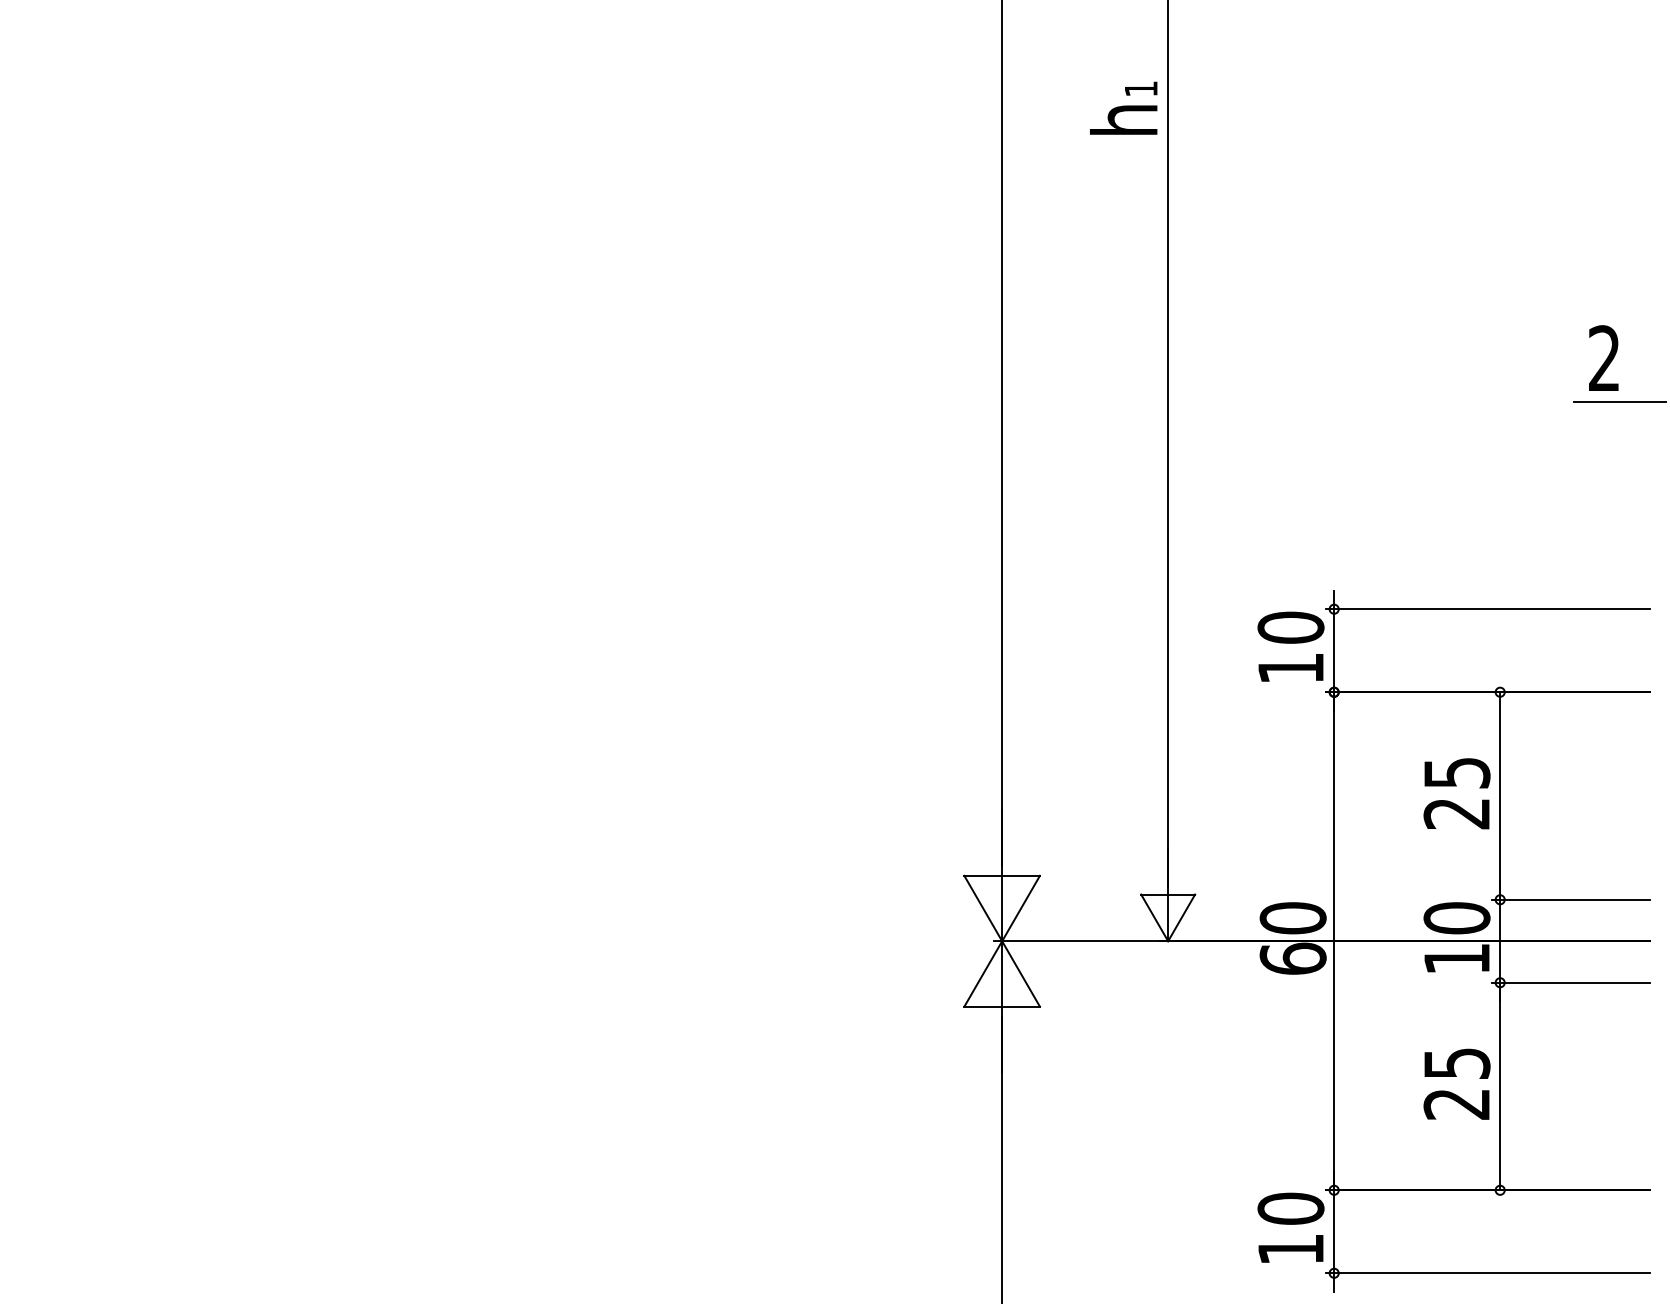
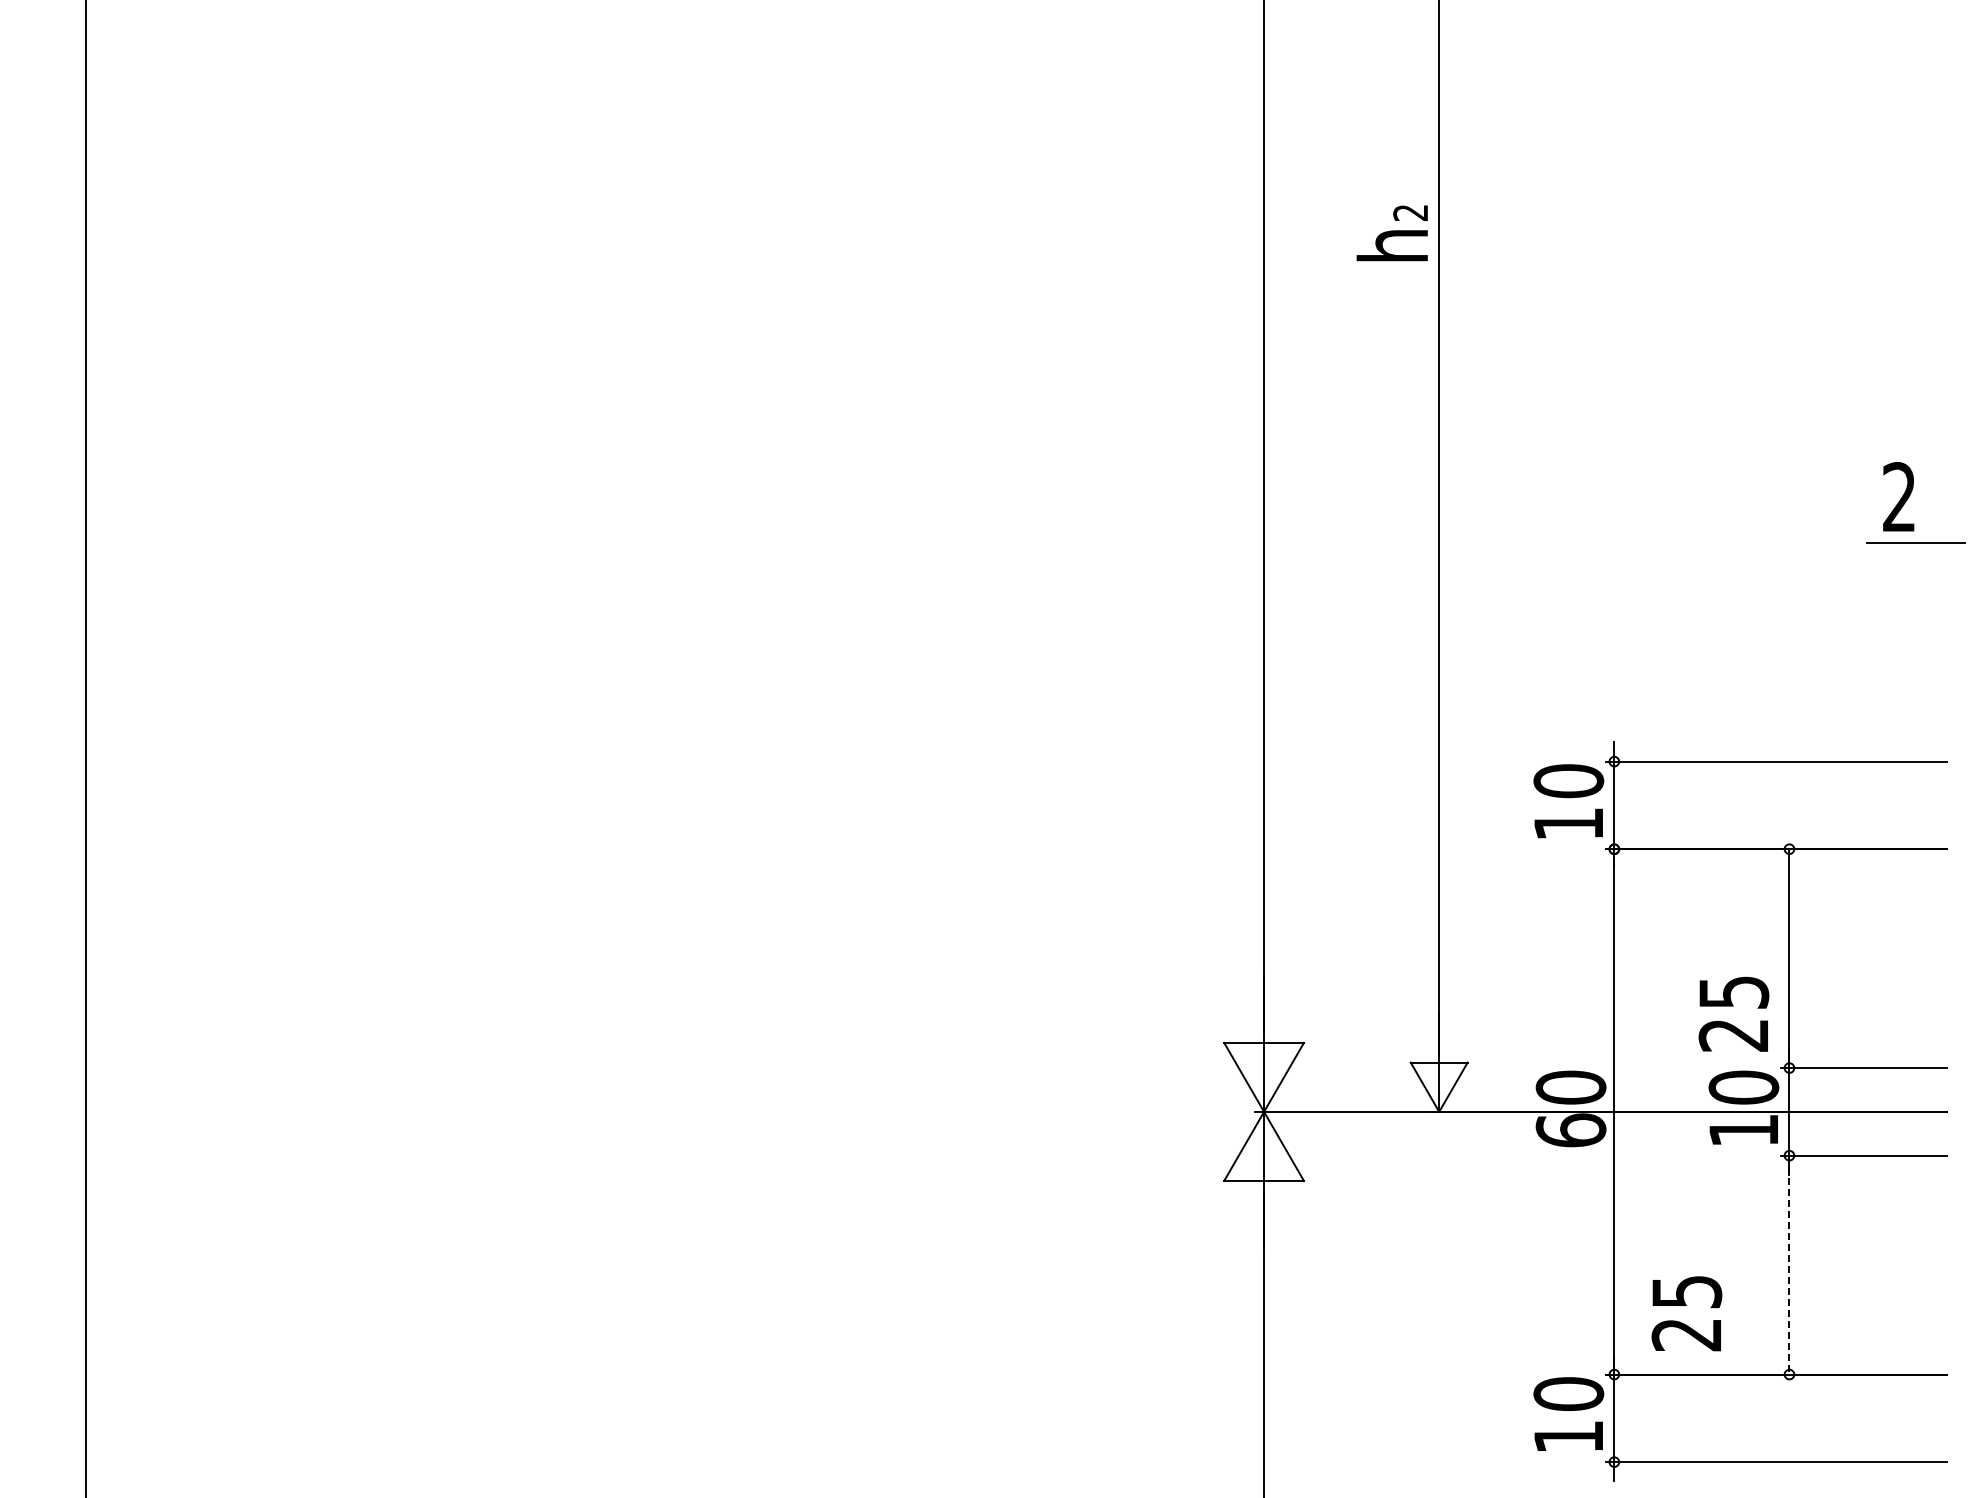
text: (1140, 89) -> (1410, 213), 1 -> 2
text: (1456, 793) -> (1733, 1013), moved
text: (1456, 1084) -> (1686, 1313), moved
line: (1500, 1086) -> (1789, 1265), solid -> dashed

